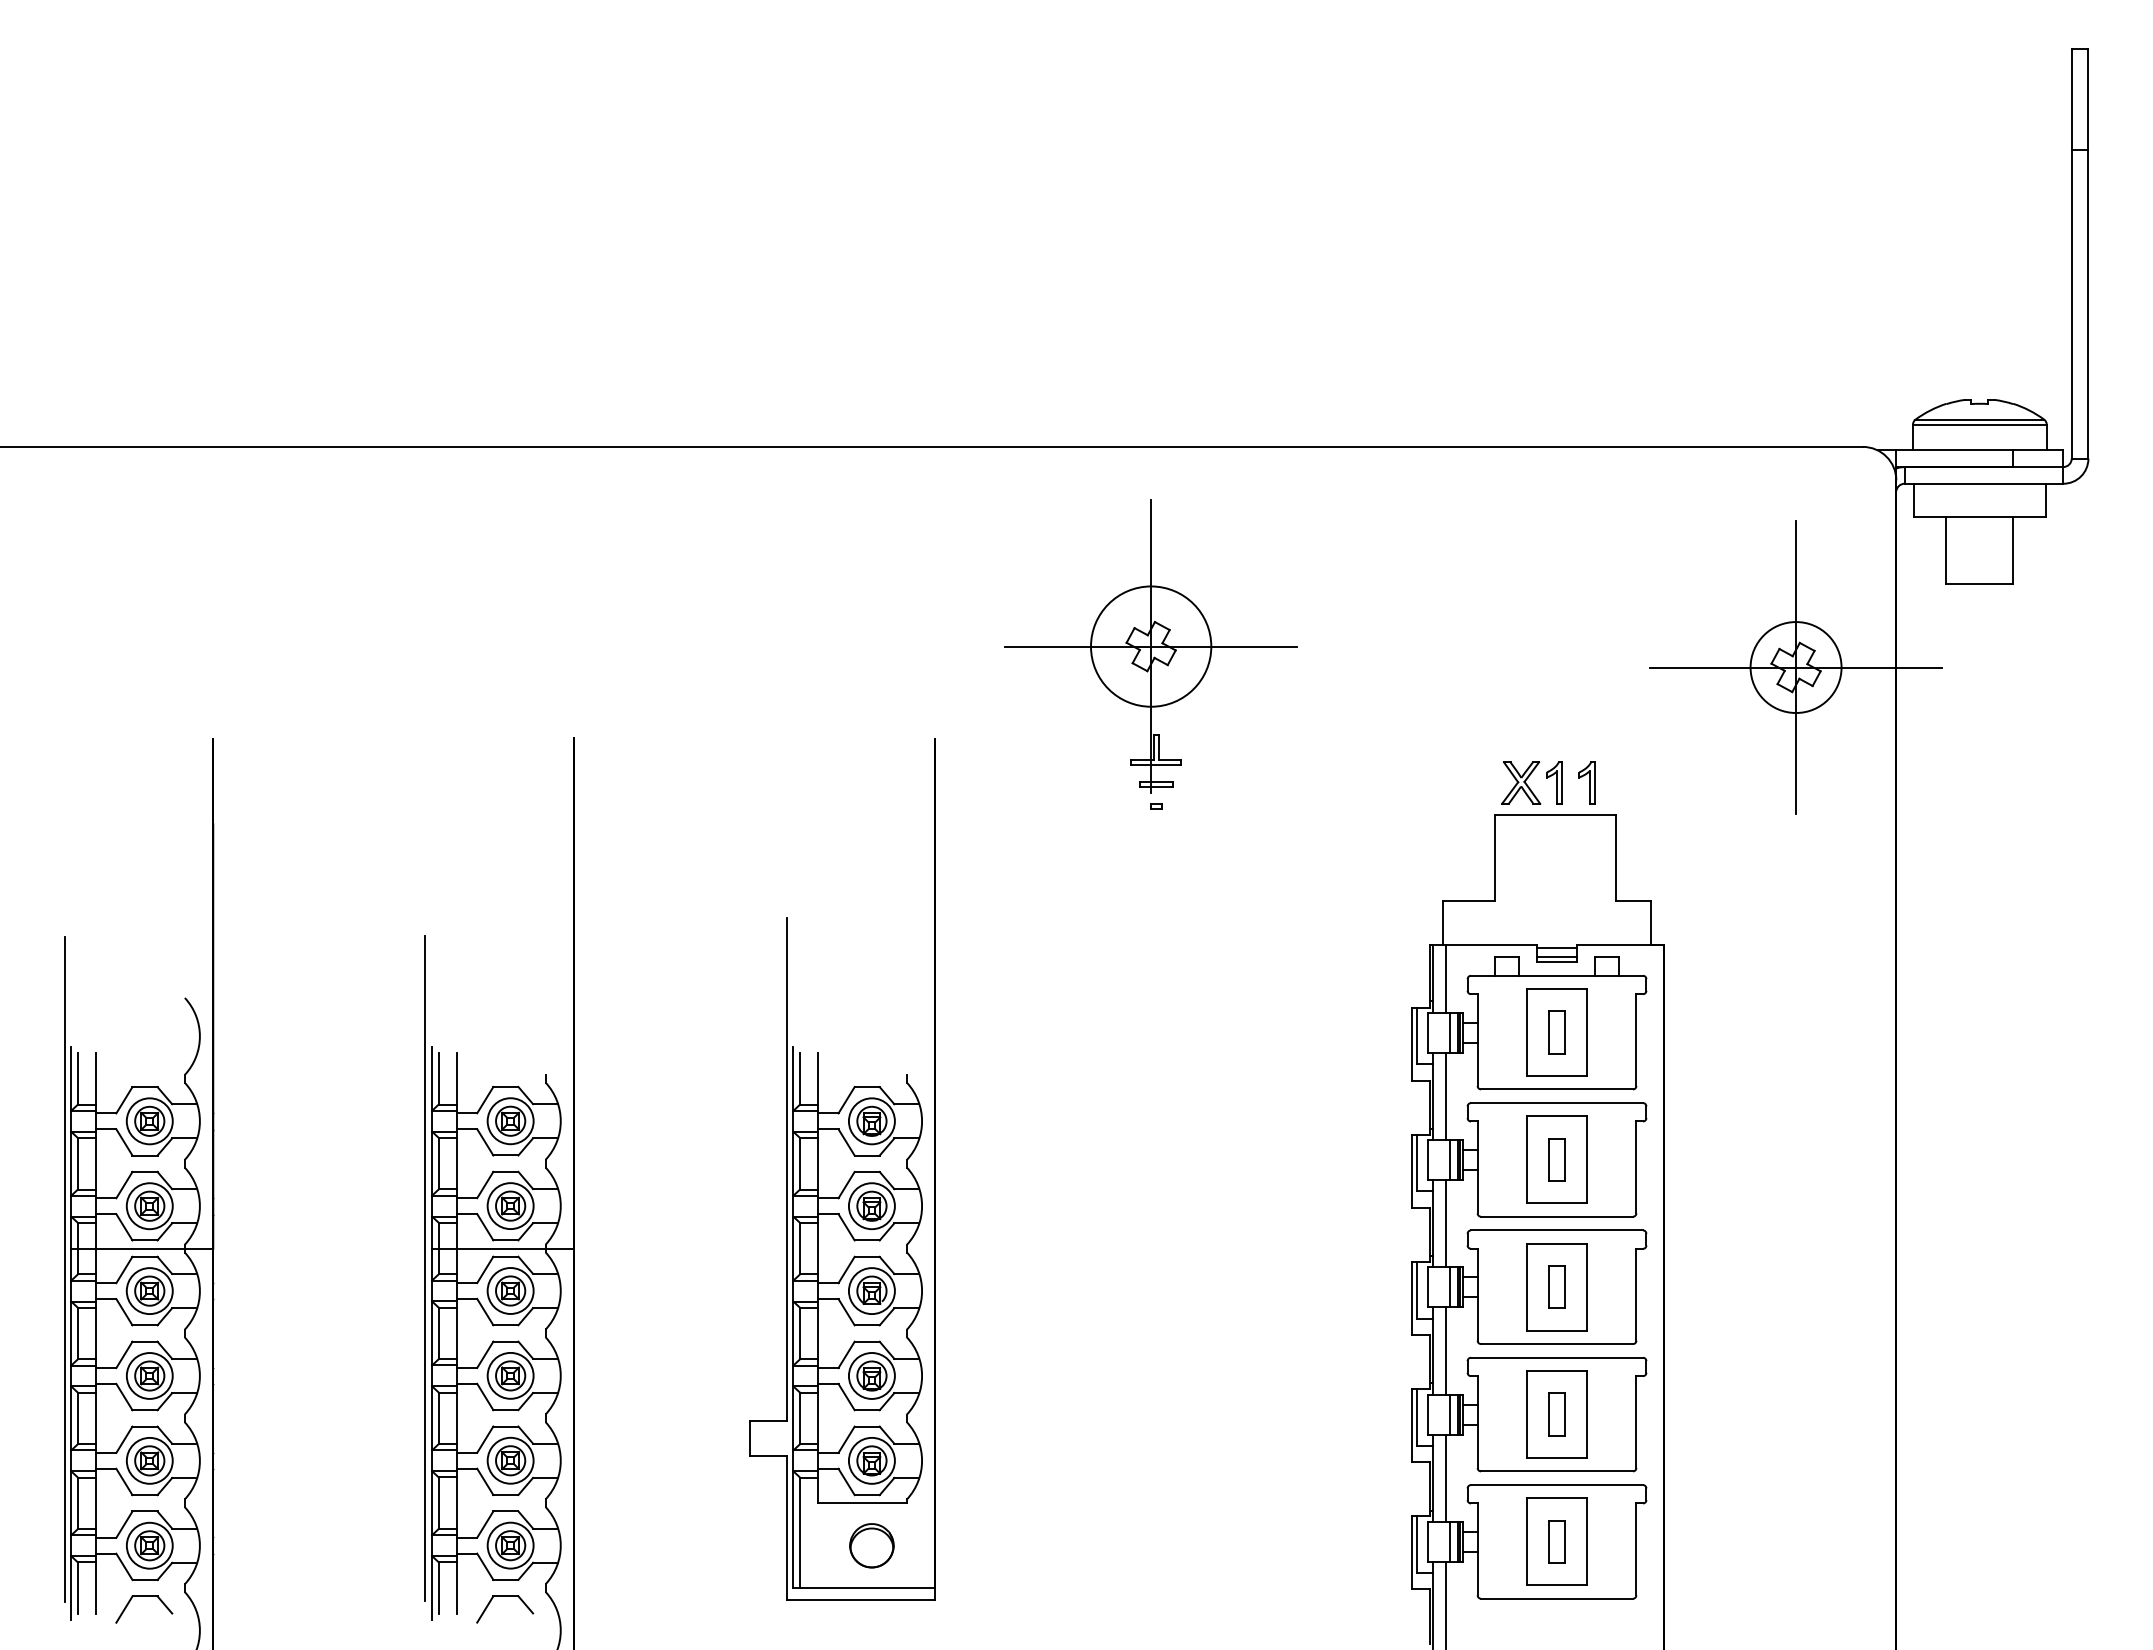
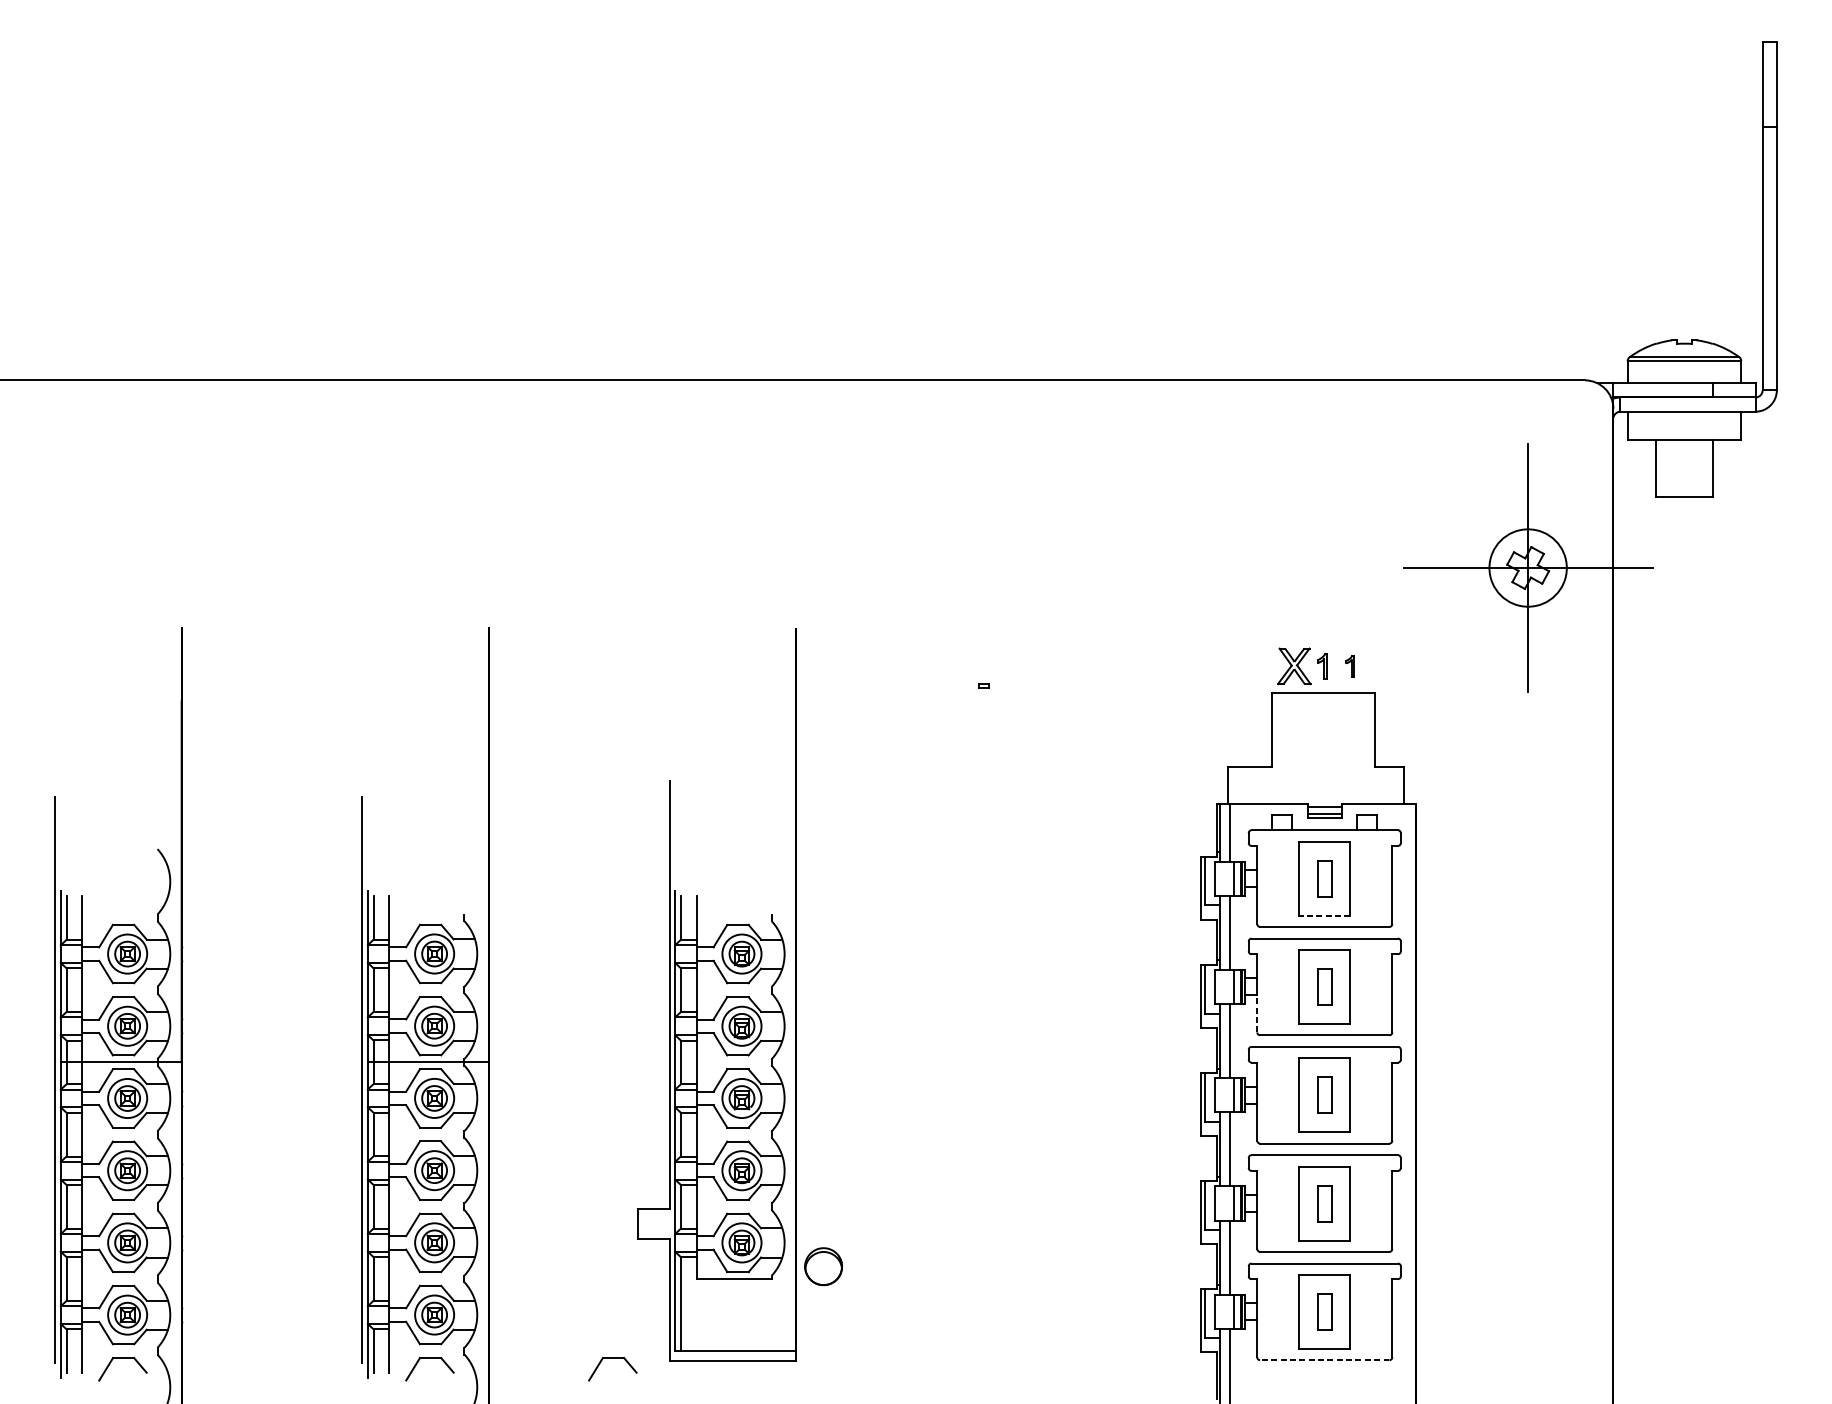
part: (1150, 646) -> (978, 550), removed
part: (1554, 782) -> (1322, 665), size x0.7
part: (1586, 782) -> (1349, 665), size x0.6
line: (1556, 1076) -> (1324, 915), solid -> dashed
line: (1477, 1191) -> (1257, 1013), solid -> dashed
part: (871, 1545) -> (823, 1266), moved
part: (720, 1596) -> (613, 1358), added
line: (1556, 1598) -> (1324, 1360), solid -> dashed

